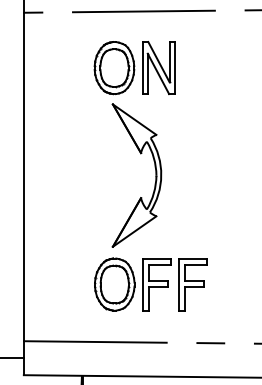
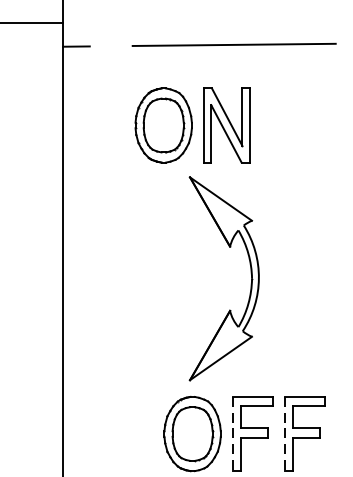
part: (134, 68) -> (192, 126), moved
line: (142, 285) -> (232, 435), solid -> dashed
line: (179, 285) -> (284, 435), solid -> dashed

